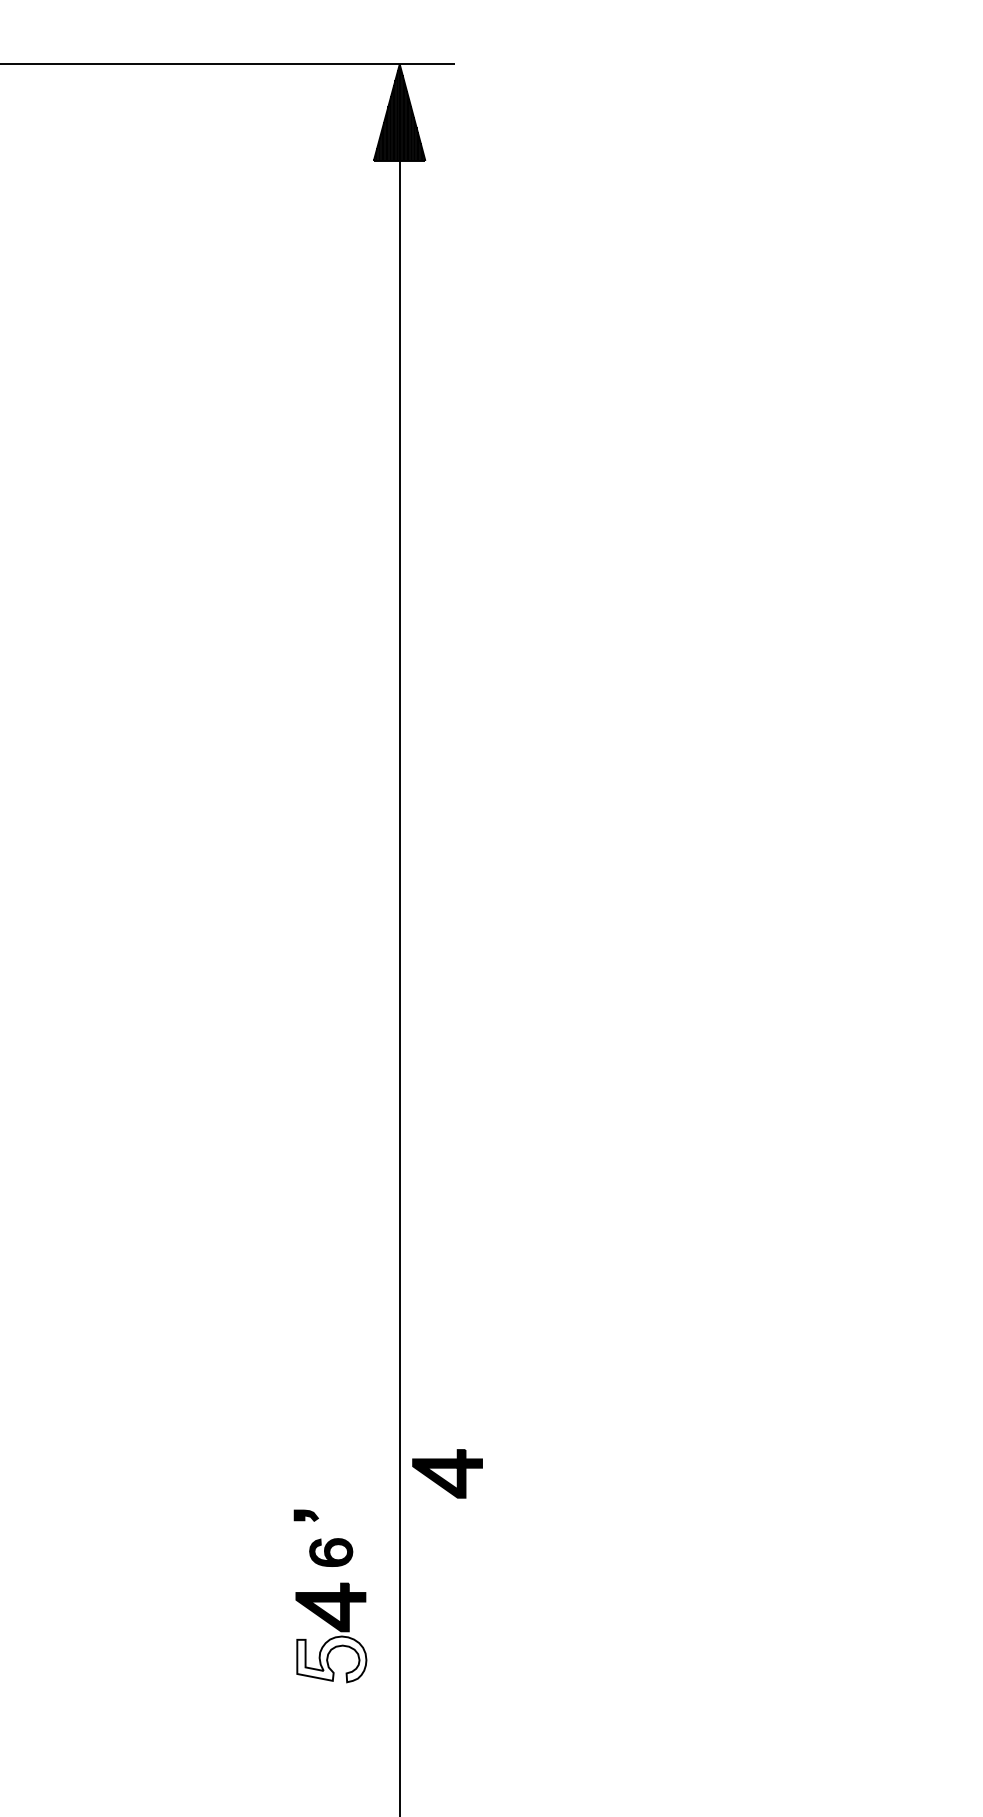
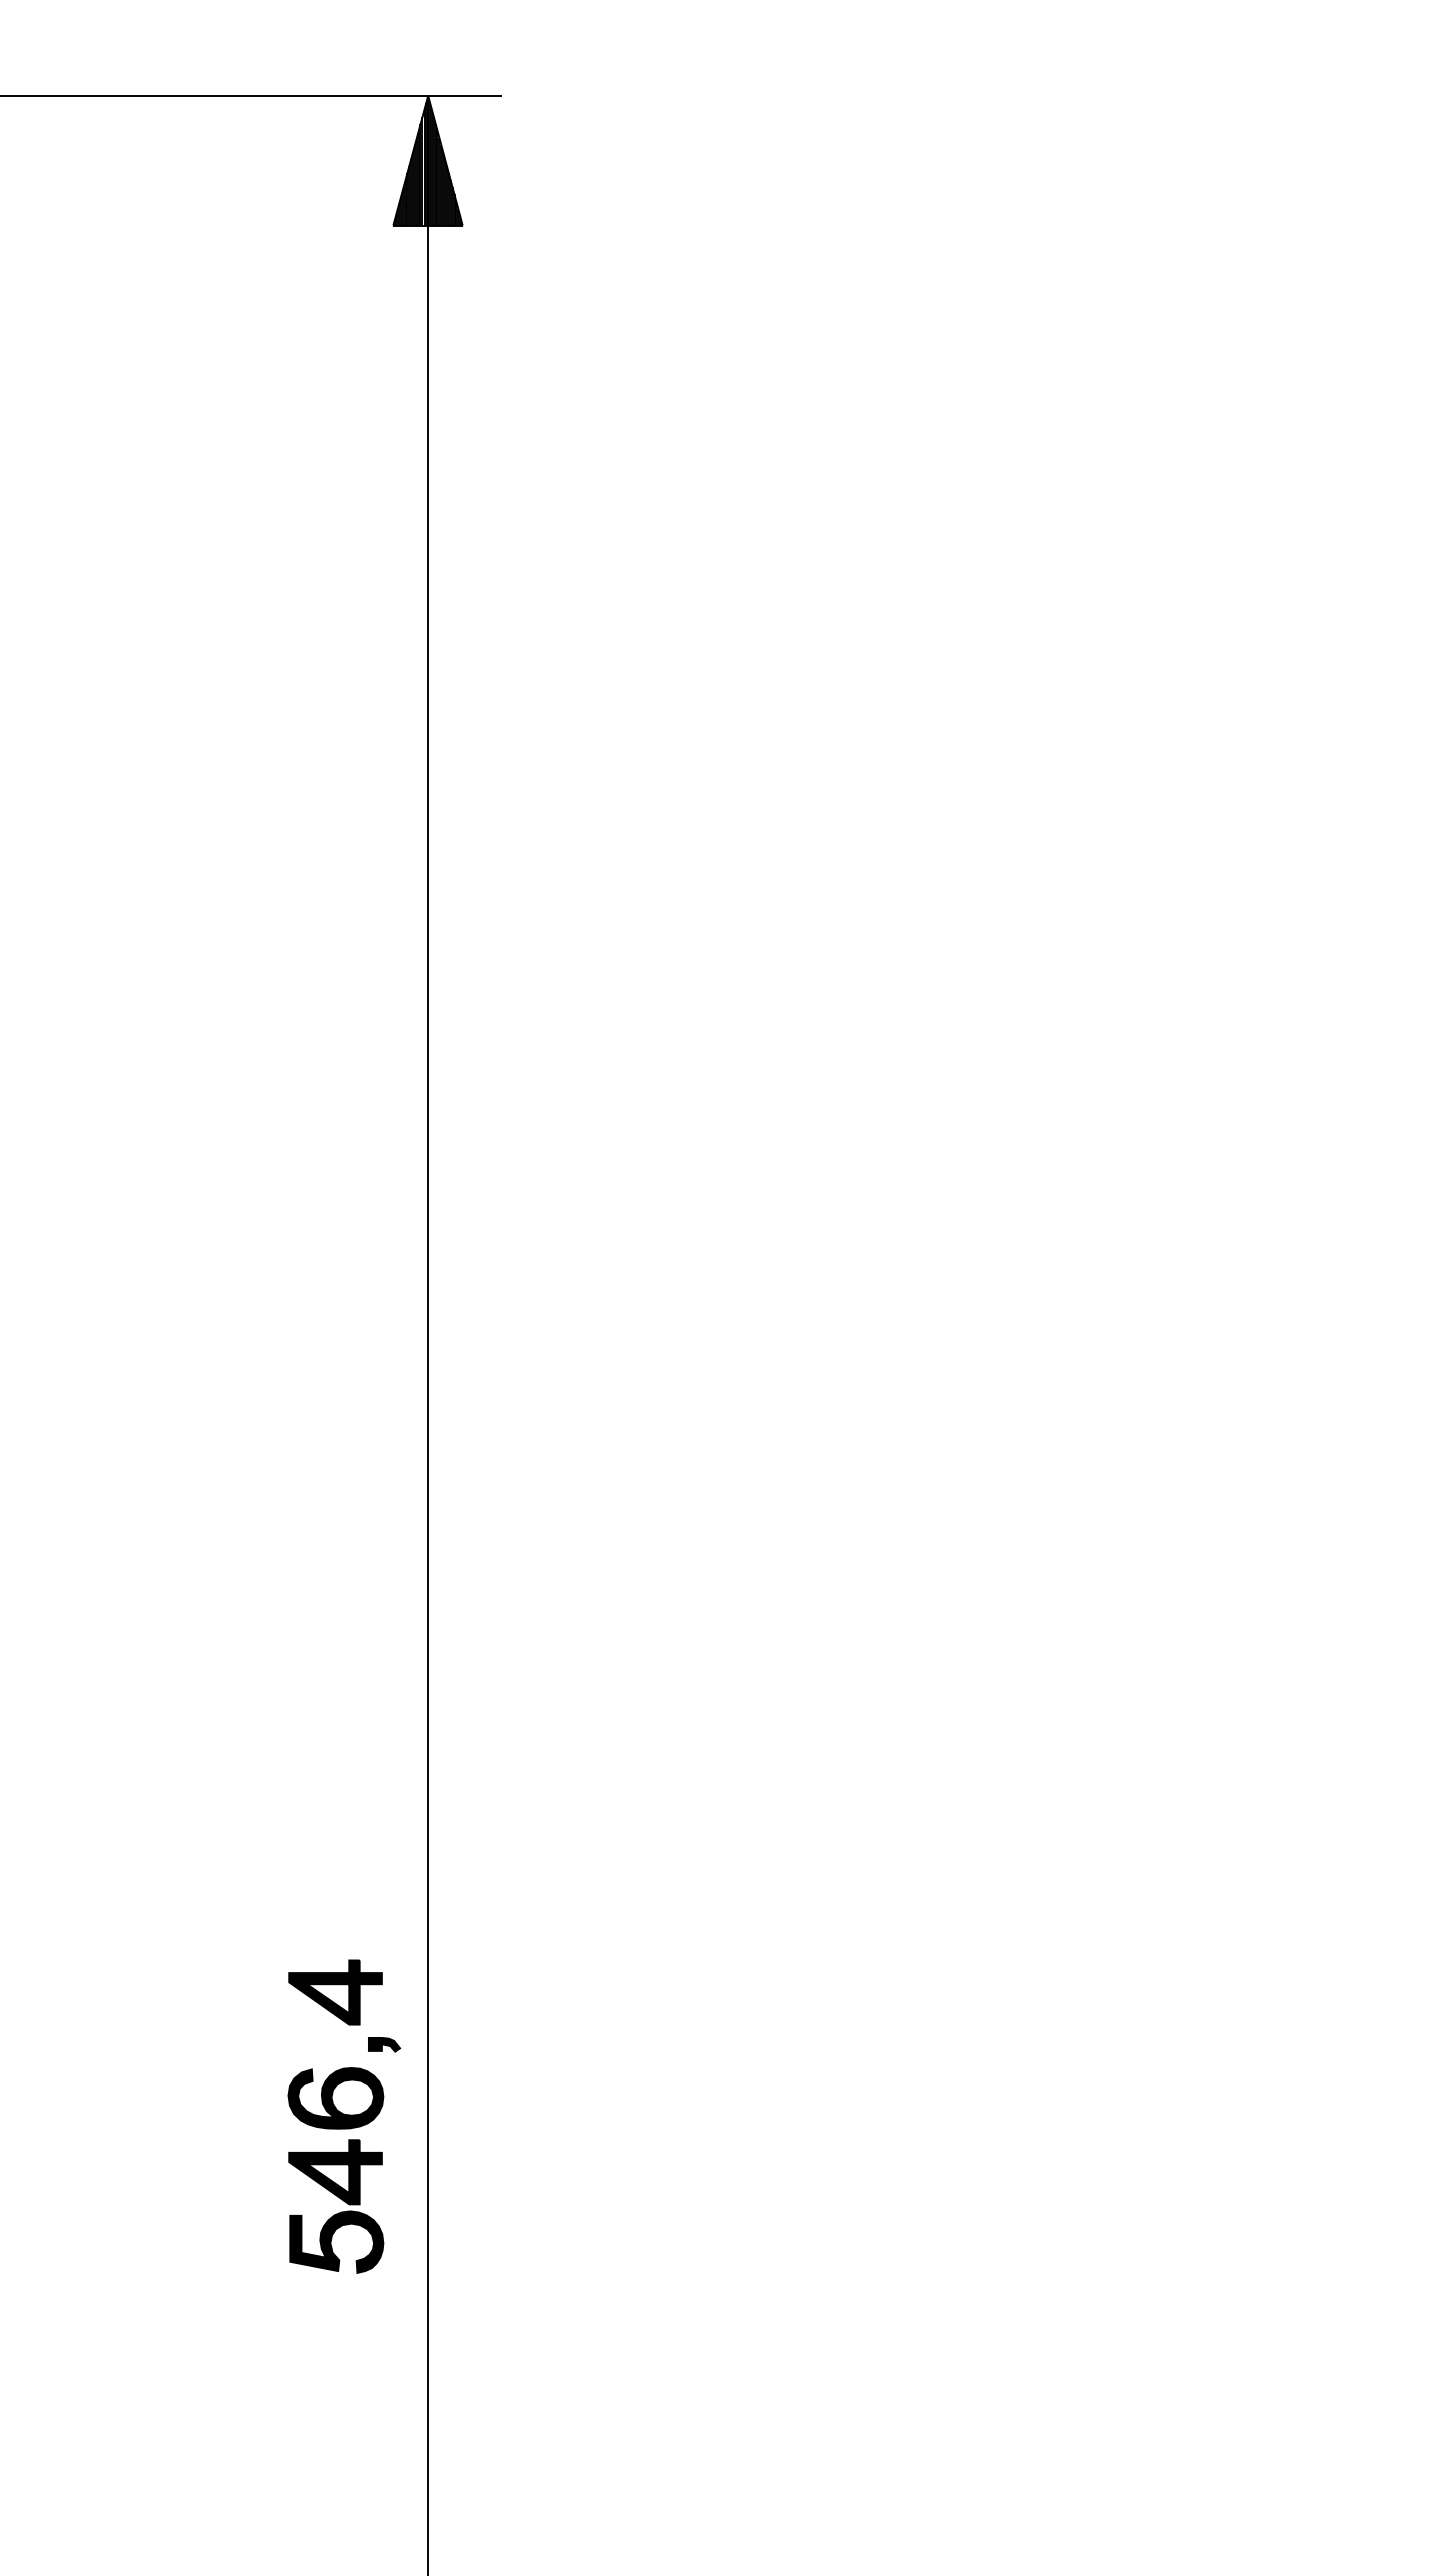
part: (447, 1473) -> (335, 1992), moved
part: (306, 1515) -> (384, 2044), moved
part: (330, 1552) -> (335, 2098), size x1.67
fill: (331, 1658) -> (336, 2241), added

